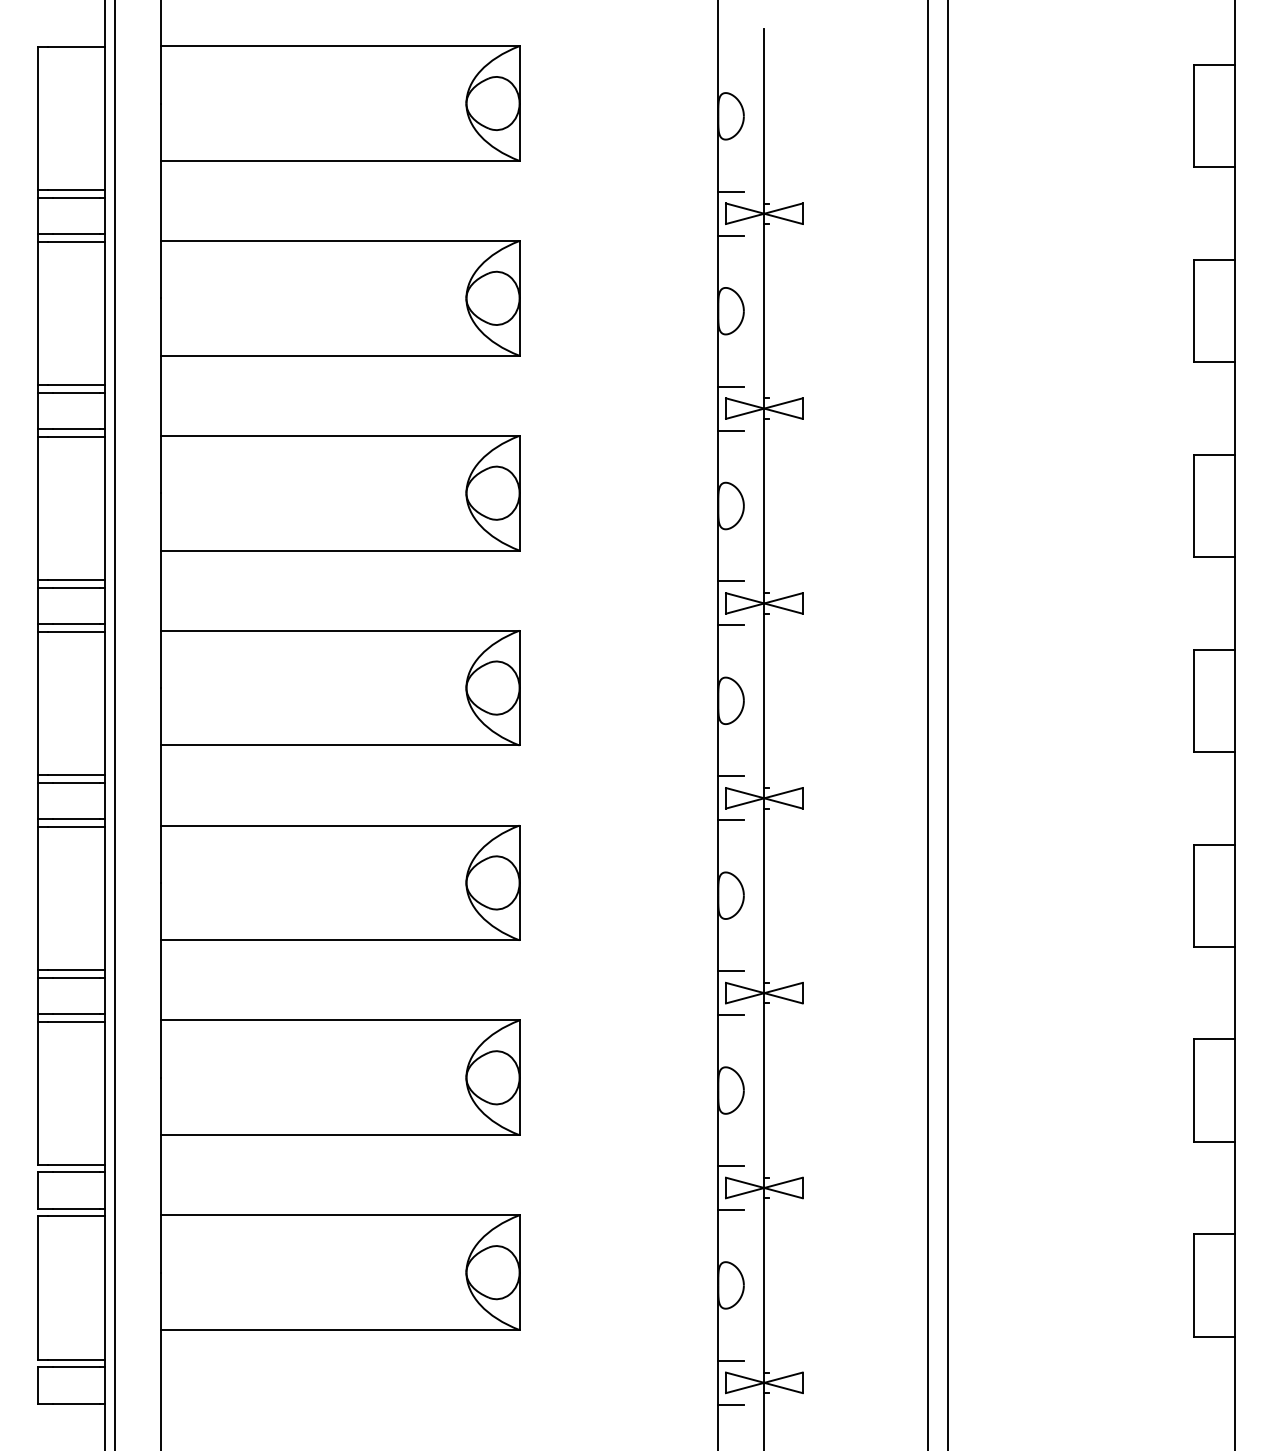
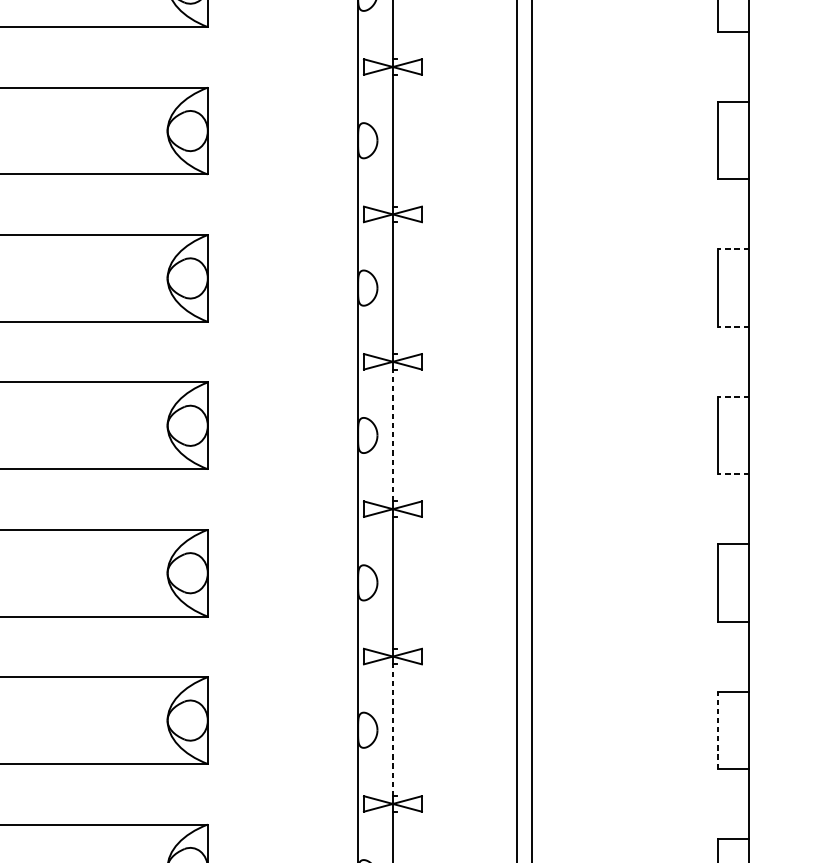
line: (730, 191) -> (367, 50), removed
line: (730, 235) -> (367, 83), removed
line: (730, 386) -> (367, 197), removed
line: (730, 430) -> (367, 230), removed
line: (1213, 454) -> (732, 249), solid -> dashed
line: (1213, 557) -> (732, 327), solid -> dashed
line: (730, 581) -> (367, 345), removed
line: (730, 625) -> (367, 378), removed
line: (1213, 649) -> (732, 396), solid -> dashed
line: (764, 700) -> (393, 435), solid -> dashed
line: (1213, 752) -> (732, 474), solid -> dashed
line: (730, 776) -> (367, 492), removed
line: (730, 820) -> (367, 525), removed
line: (730, 971) -> (367, 640), removed
line: (730, 1015) -> (367, 673), removed
line: (764, 1090) -> (393, 730), solid -> dashed
line: (1194, 1090) -> (718, 730), solid -> dashed
line: (730, 1166) -> (367, 787), removed
line: (730, 1210) -> (367, 820), removed

